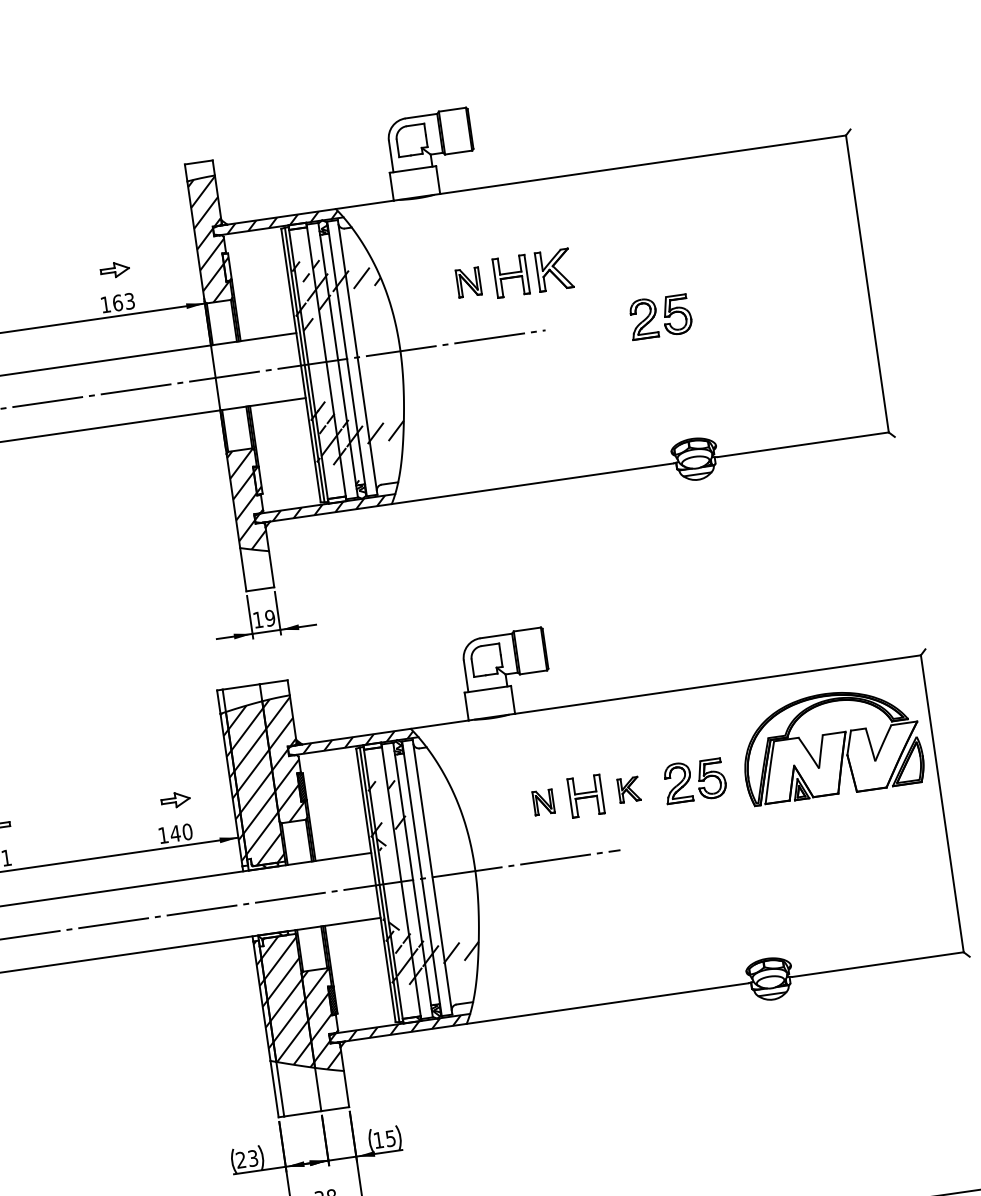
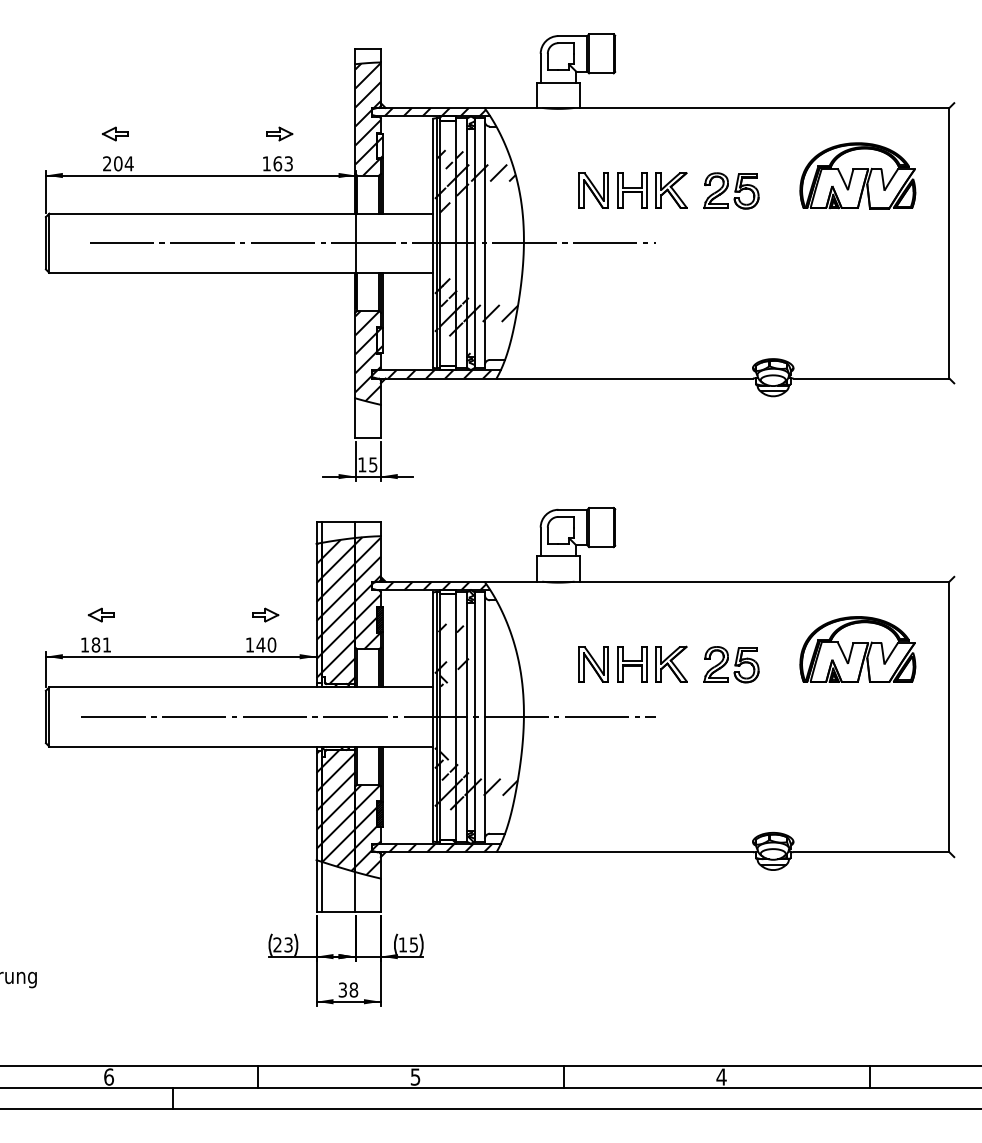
part: (755, 224) -> (857, 175), added
part: (468, 282) -> (593, 190), size x1.43
part: (660, 316) -> (731, 190), moved
text: (270, 617) -> (373, 464), 19 -> 15
part: (830, 744) -> (857, 649), size x0.71
part: (628, 789) -> (671, 663), size x1.67
part: (543, 802) -> (593, 664), size x1.67

